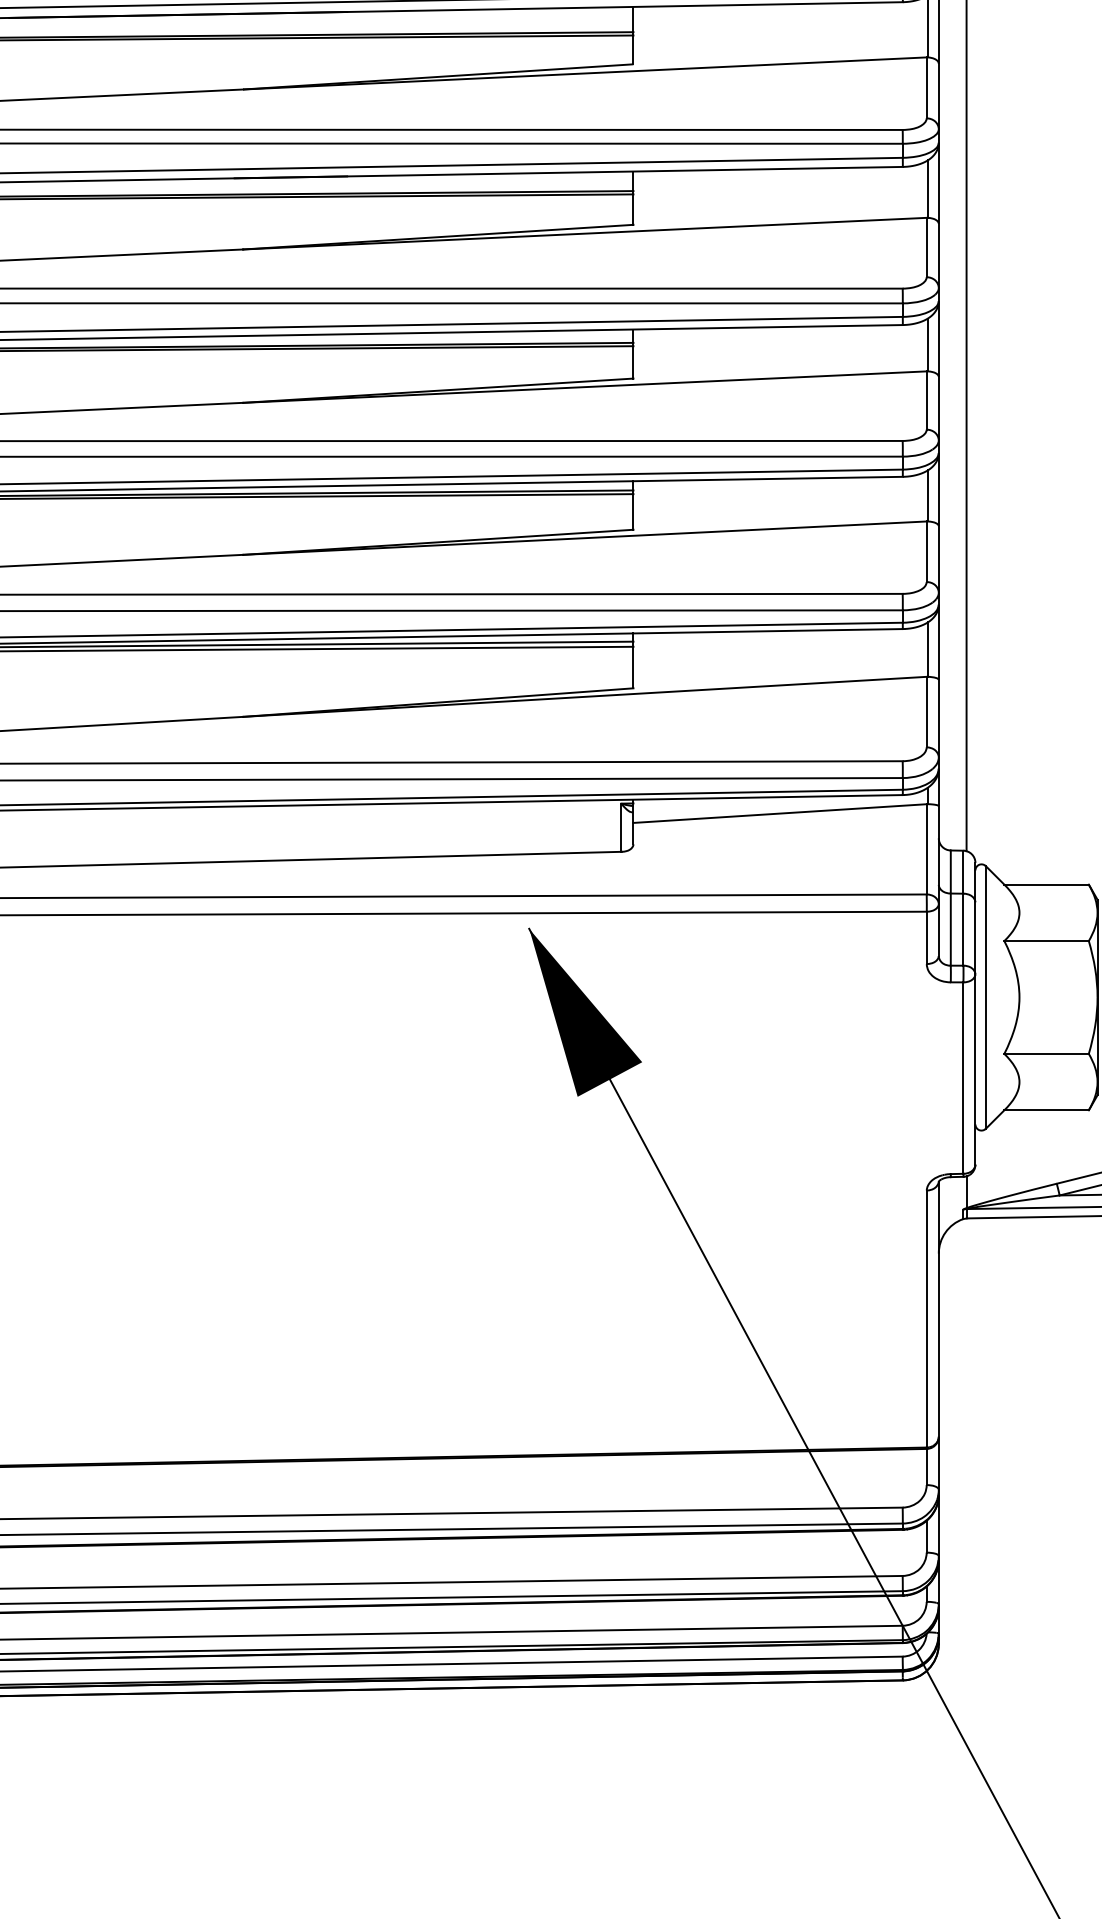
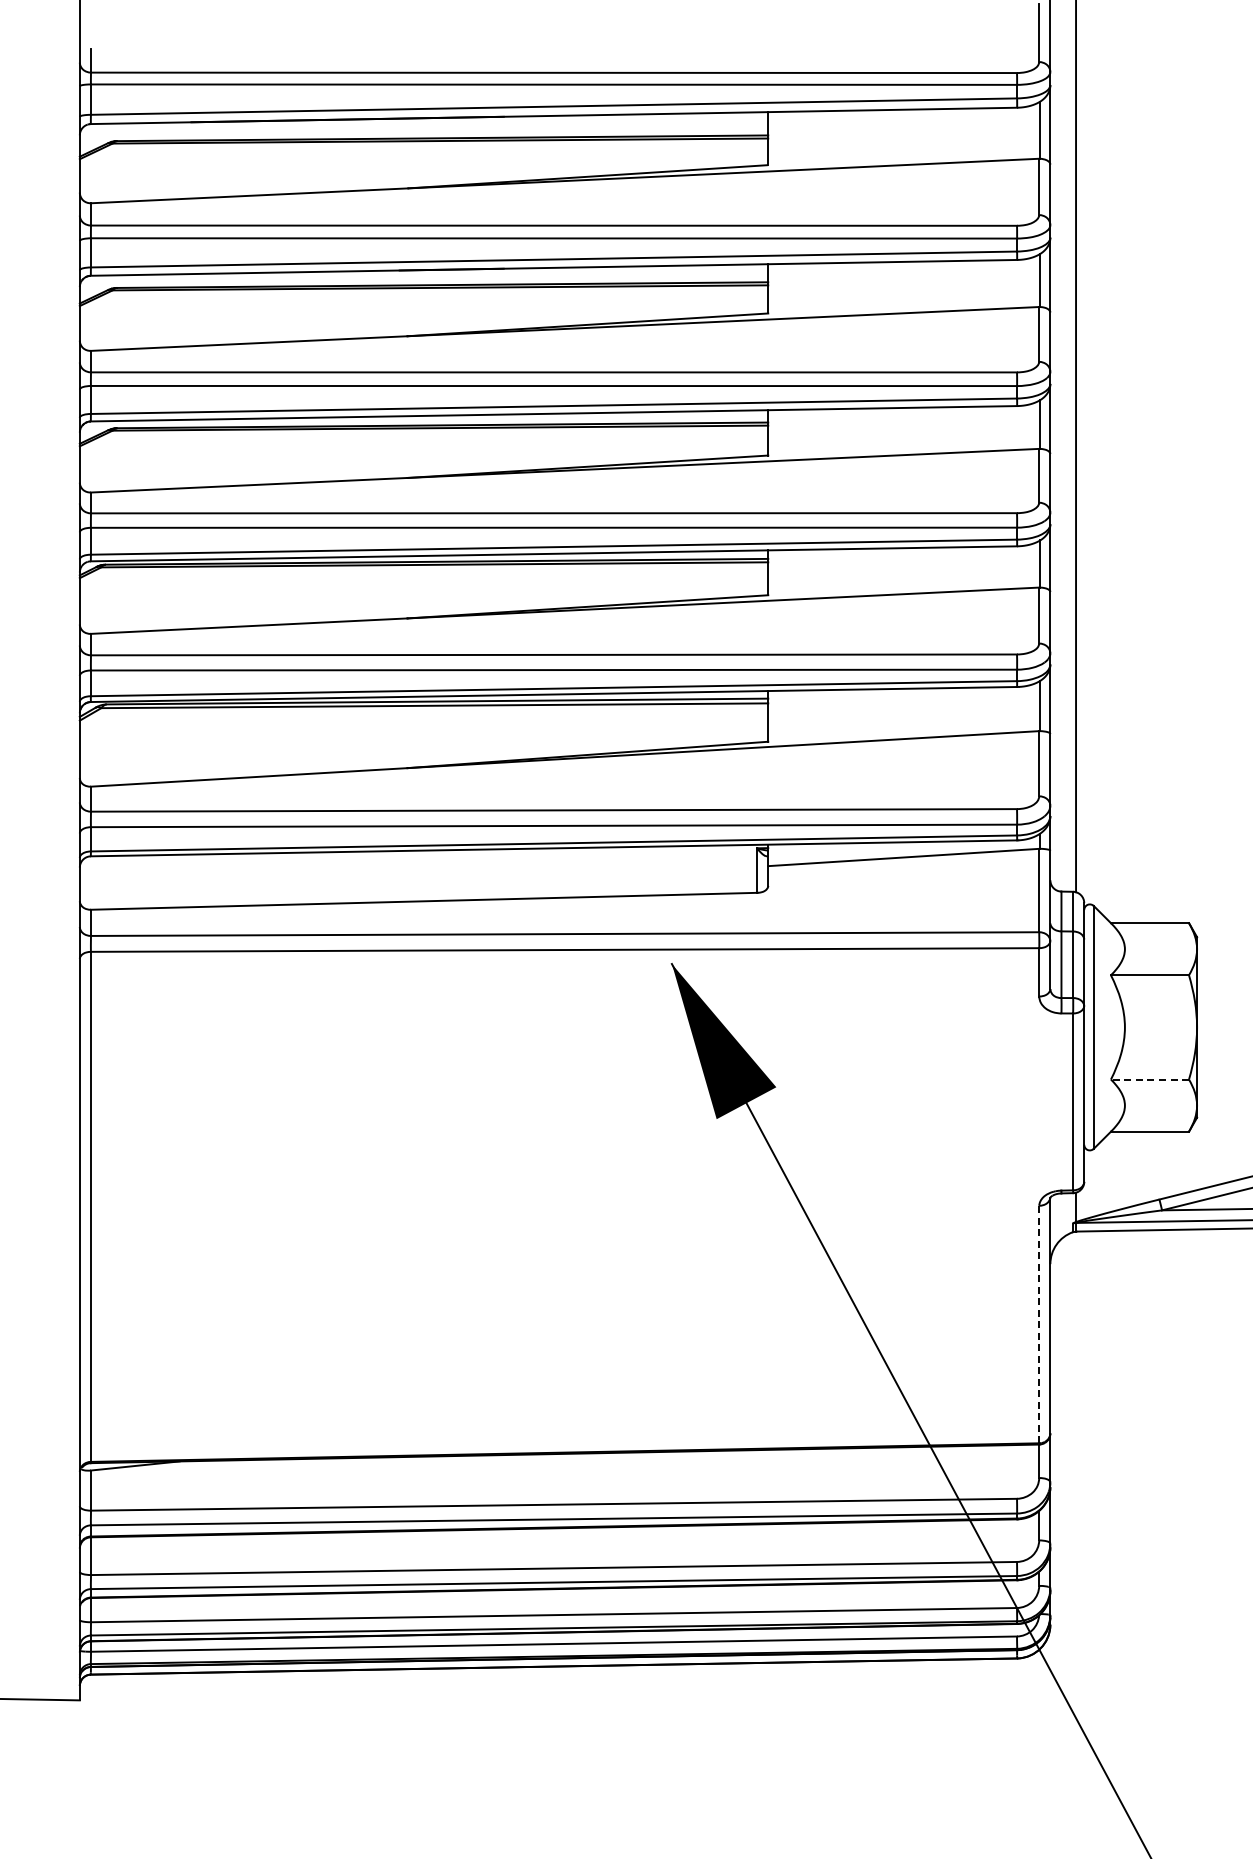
line: (1046, 1053) -> (1149, 1079), solid -> dashed
line: (927, 1318) -> (1039, 1324), solid -> dashed

